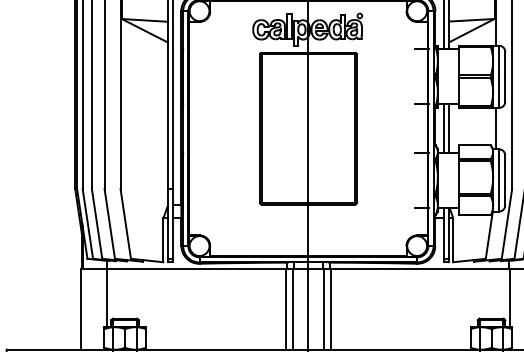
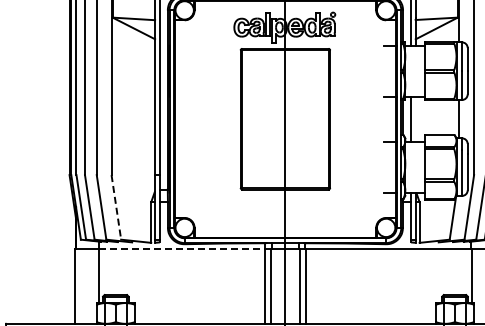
line: (448, 127) -> (415, 118), removed
line: (125, 224) -> (116, 207), solid -> dashed
line: (197, 268) -> (182, 248), solid -> dashed

